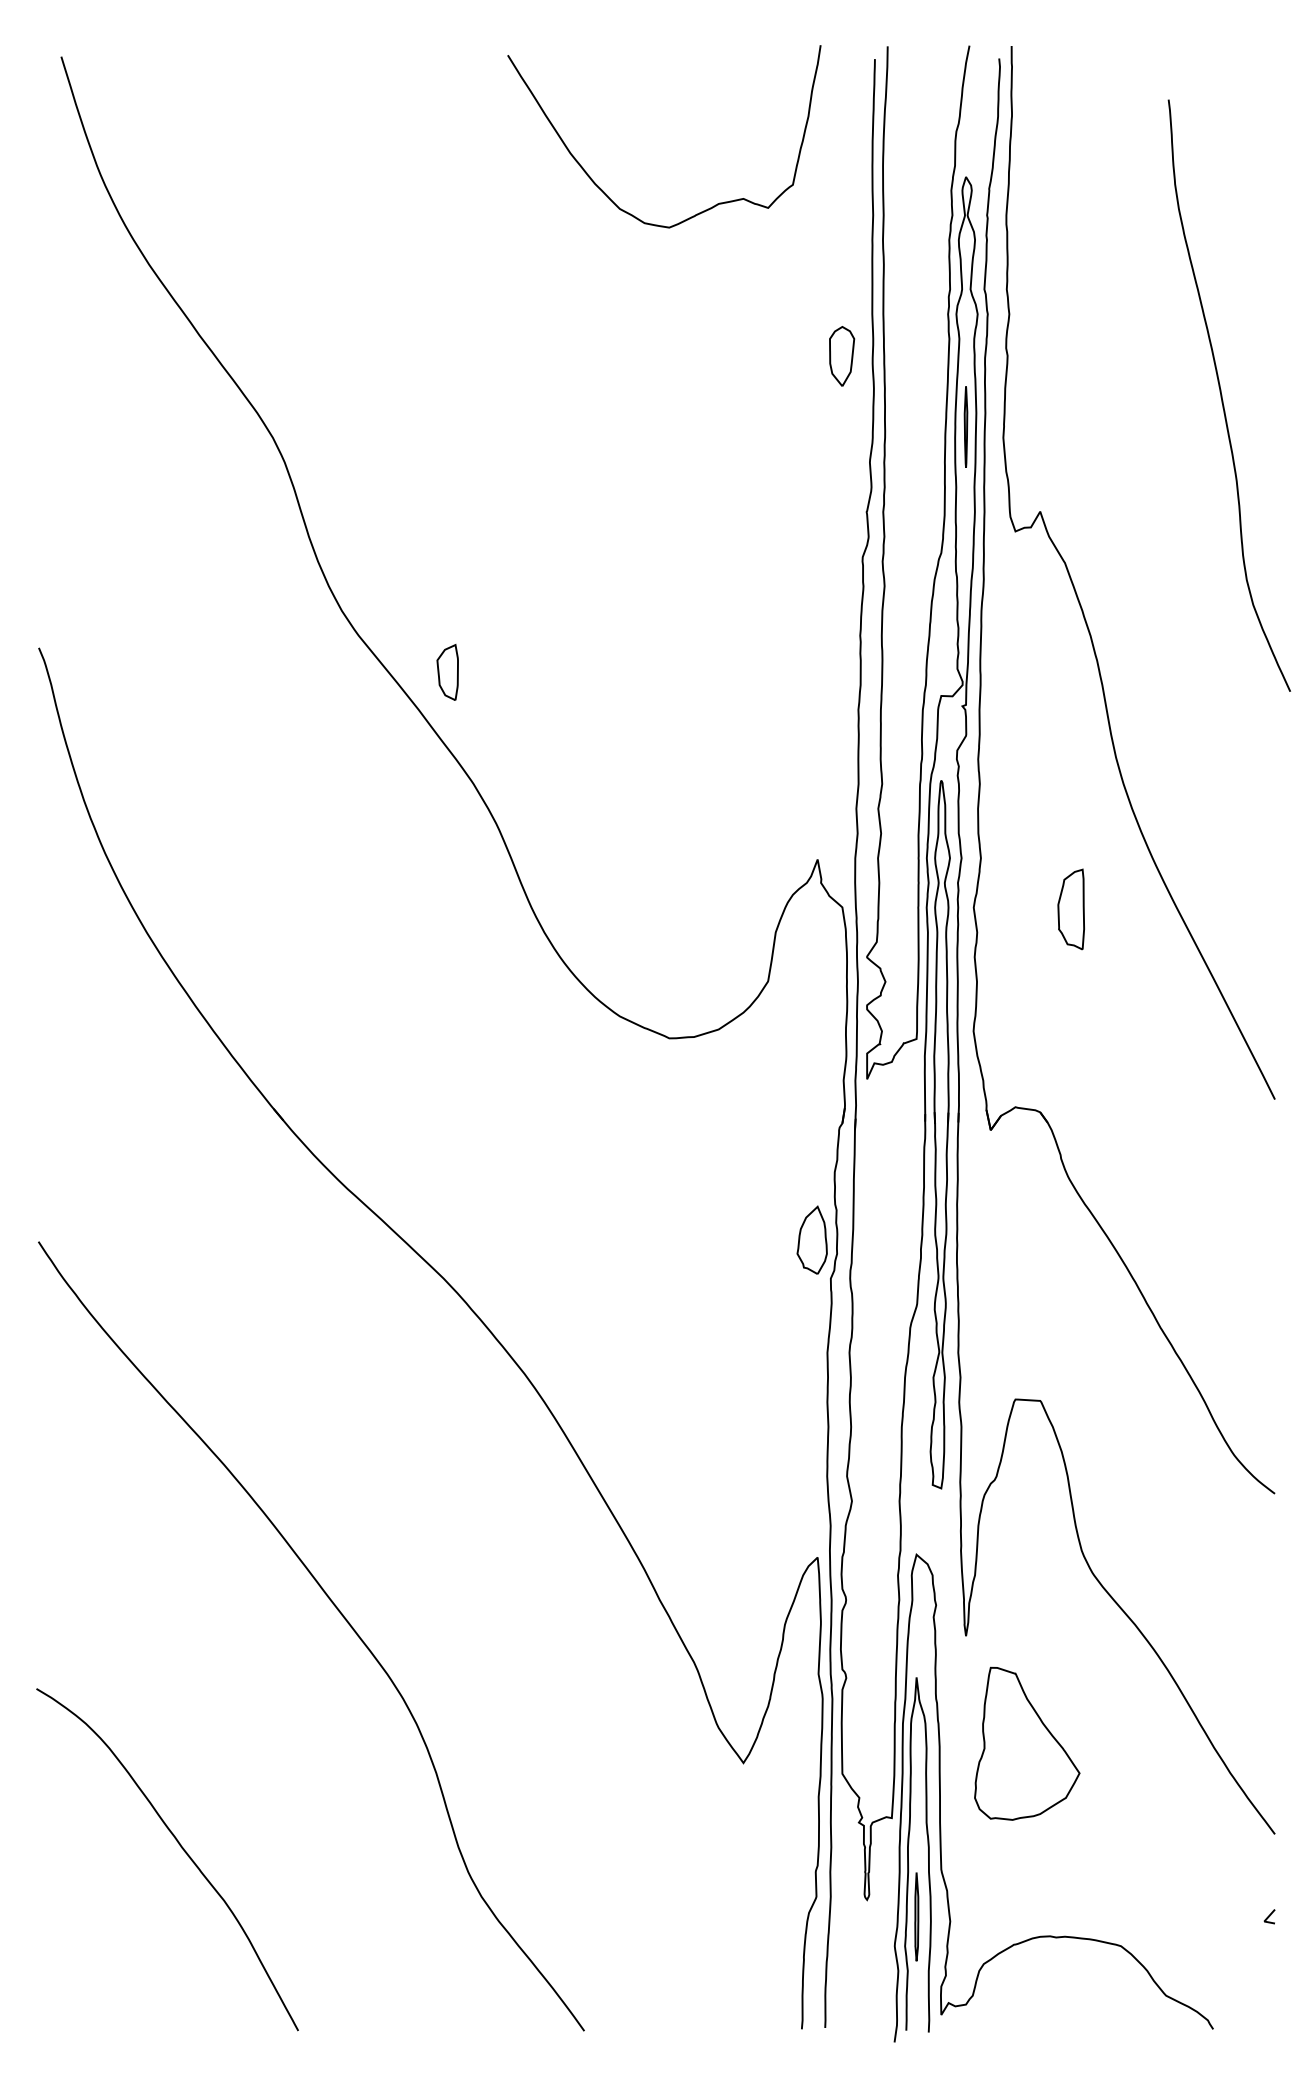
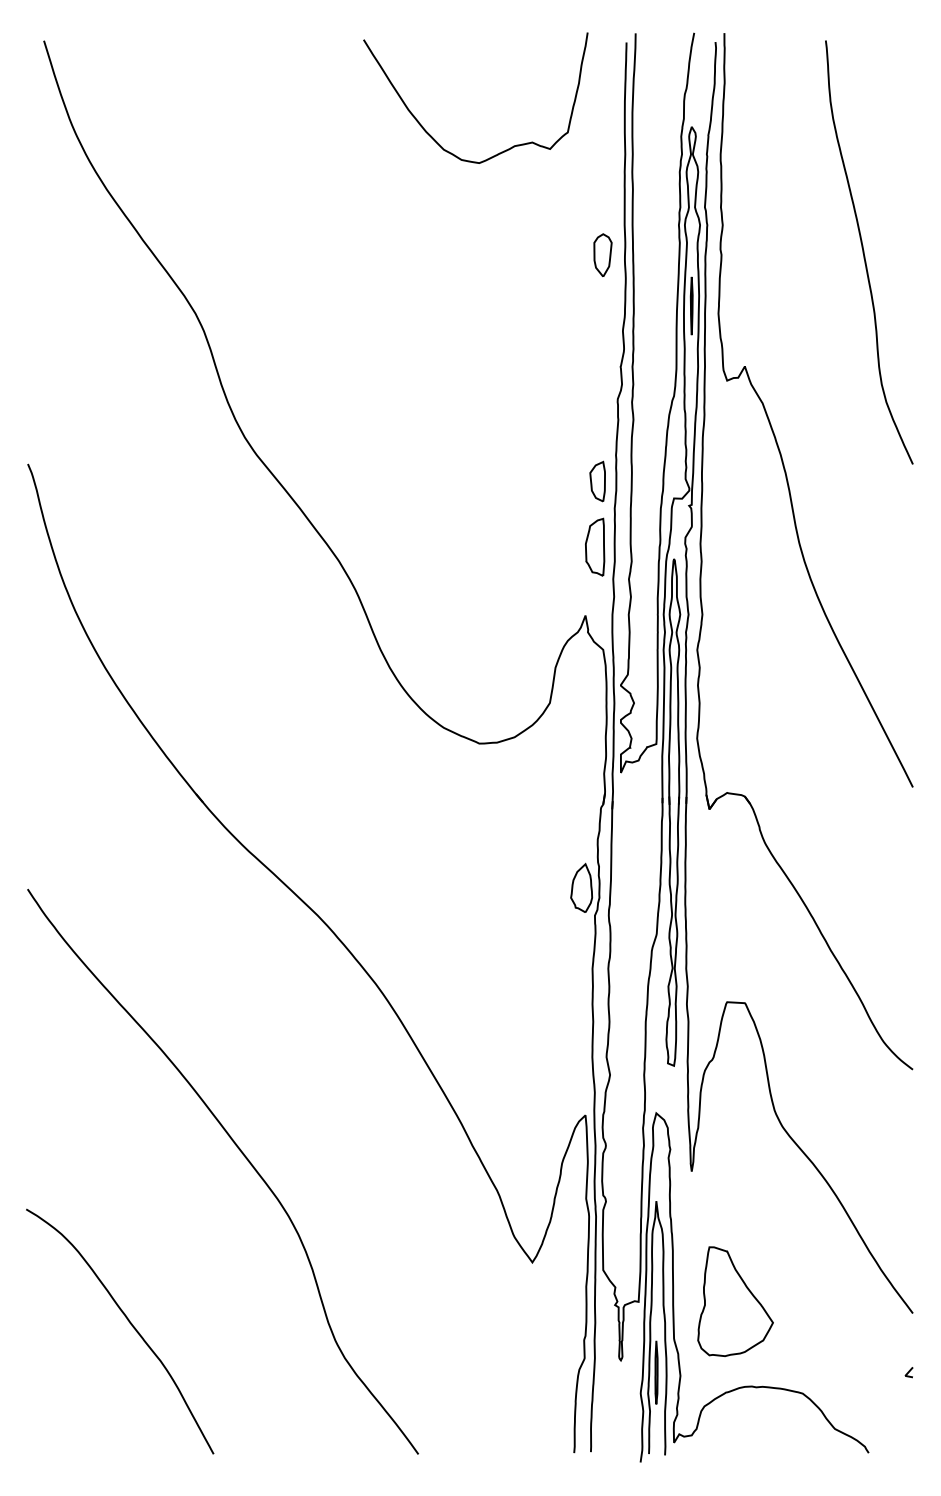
curve: (1222, 395) -> (864, 252), moved
part: (447, 672) -> (597, 481), moved
part: (1071, 908) -> (595, 546), moved
part: (1027, 1743) -> (735, 1301), moved

